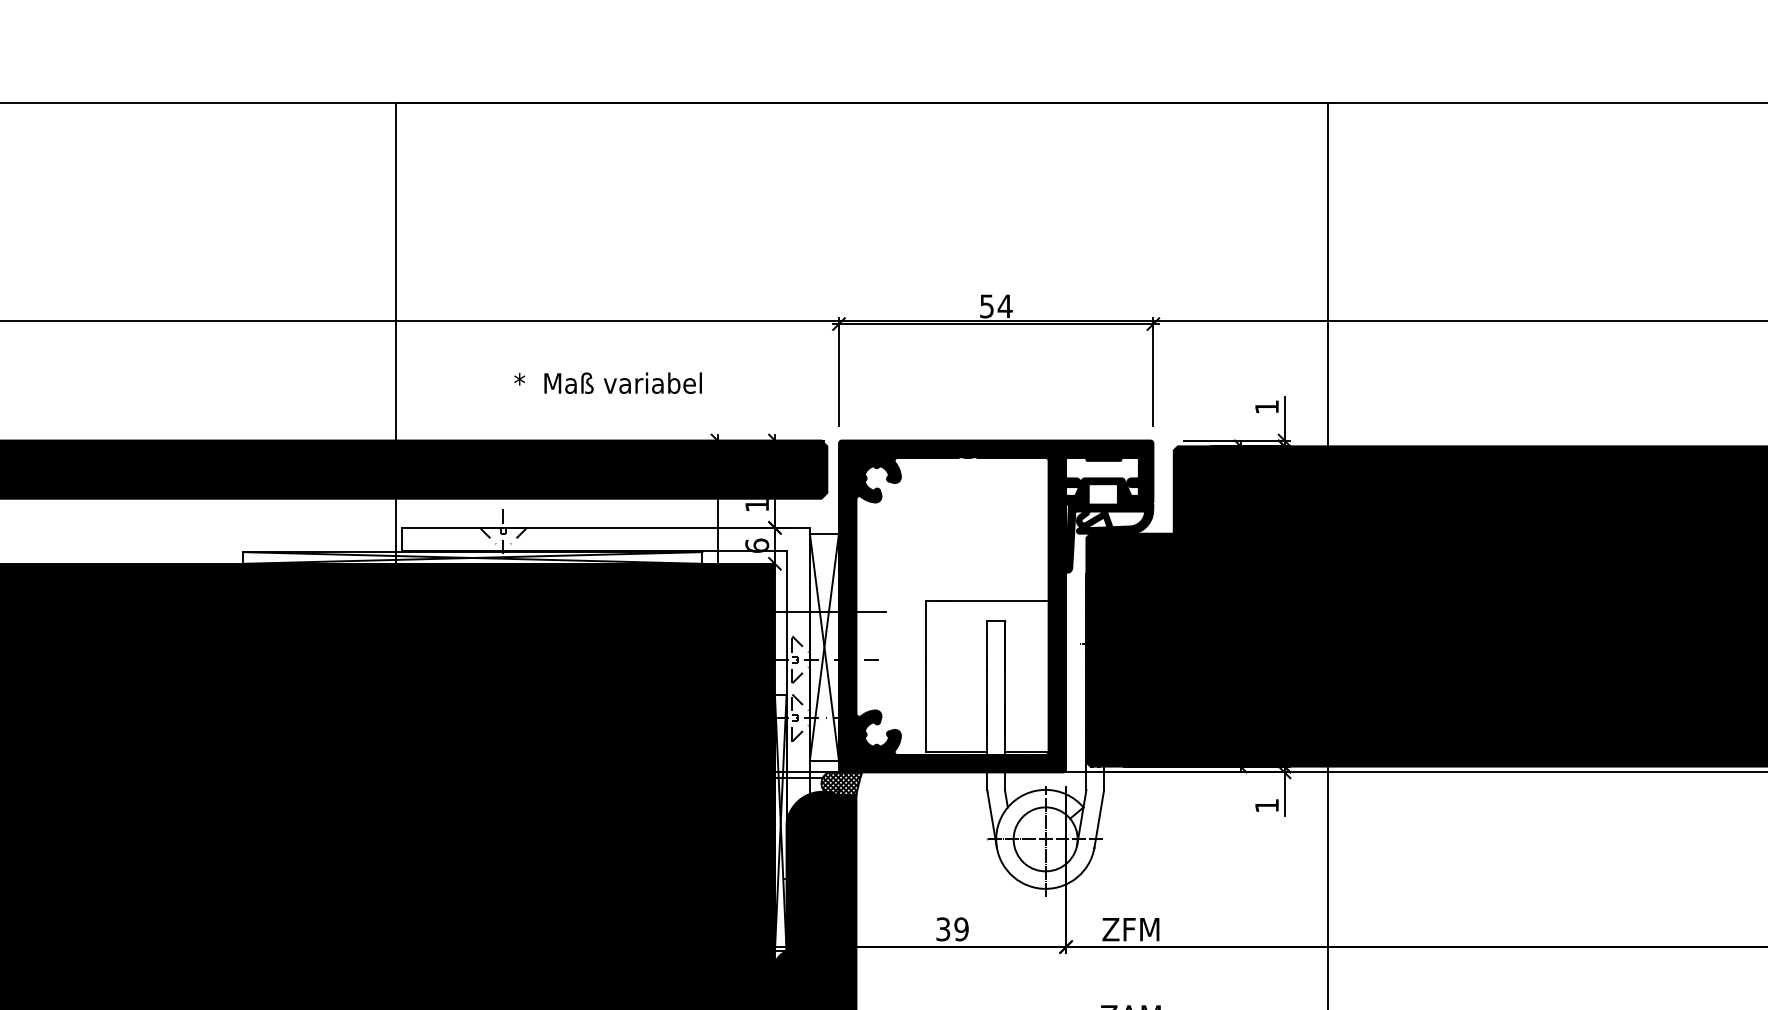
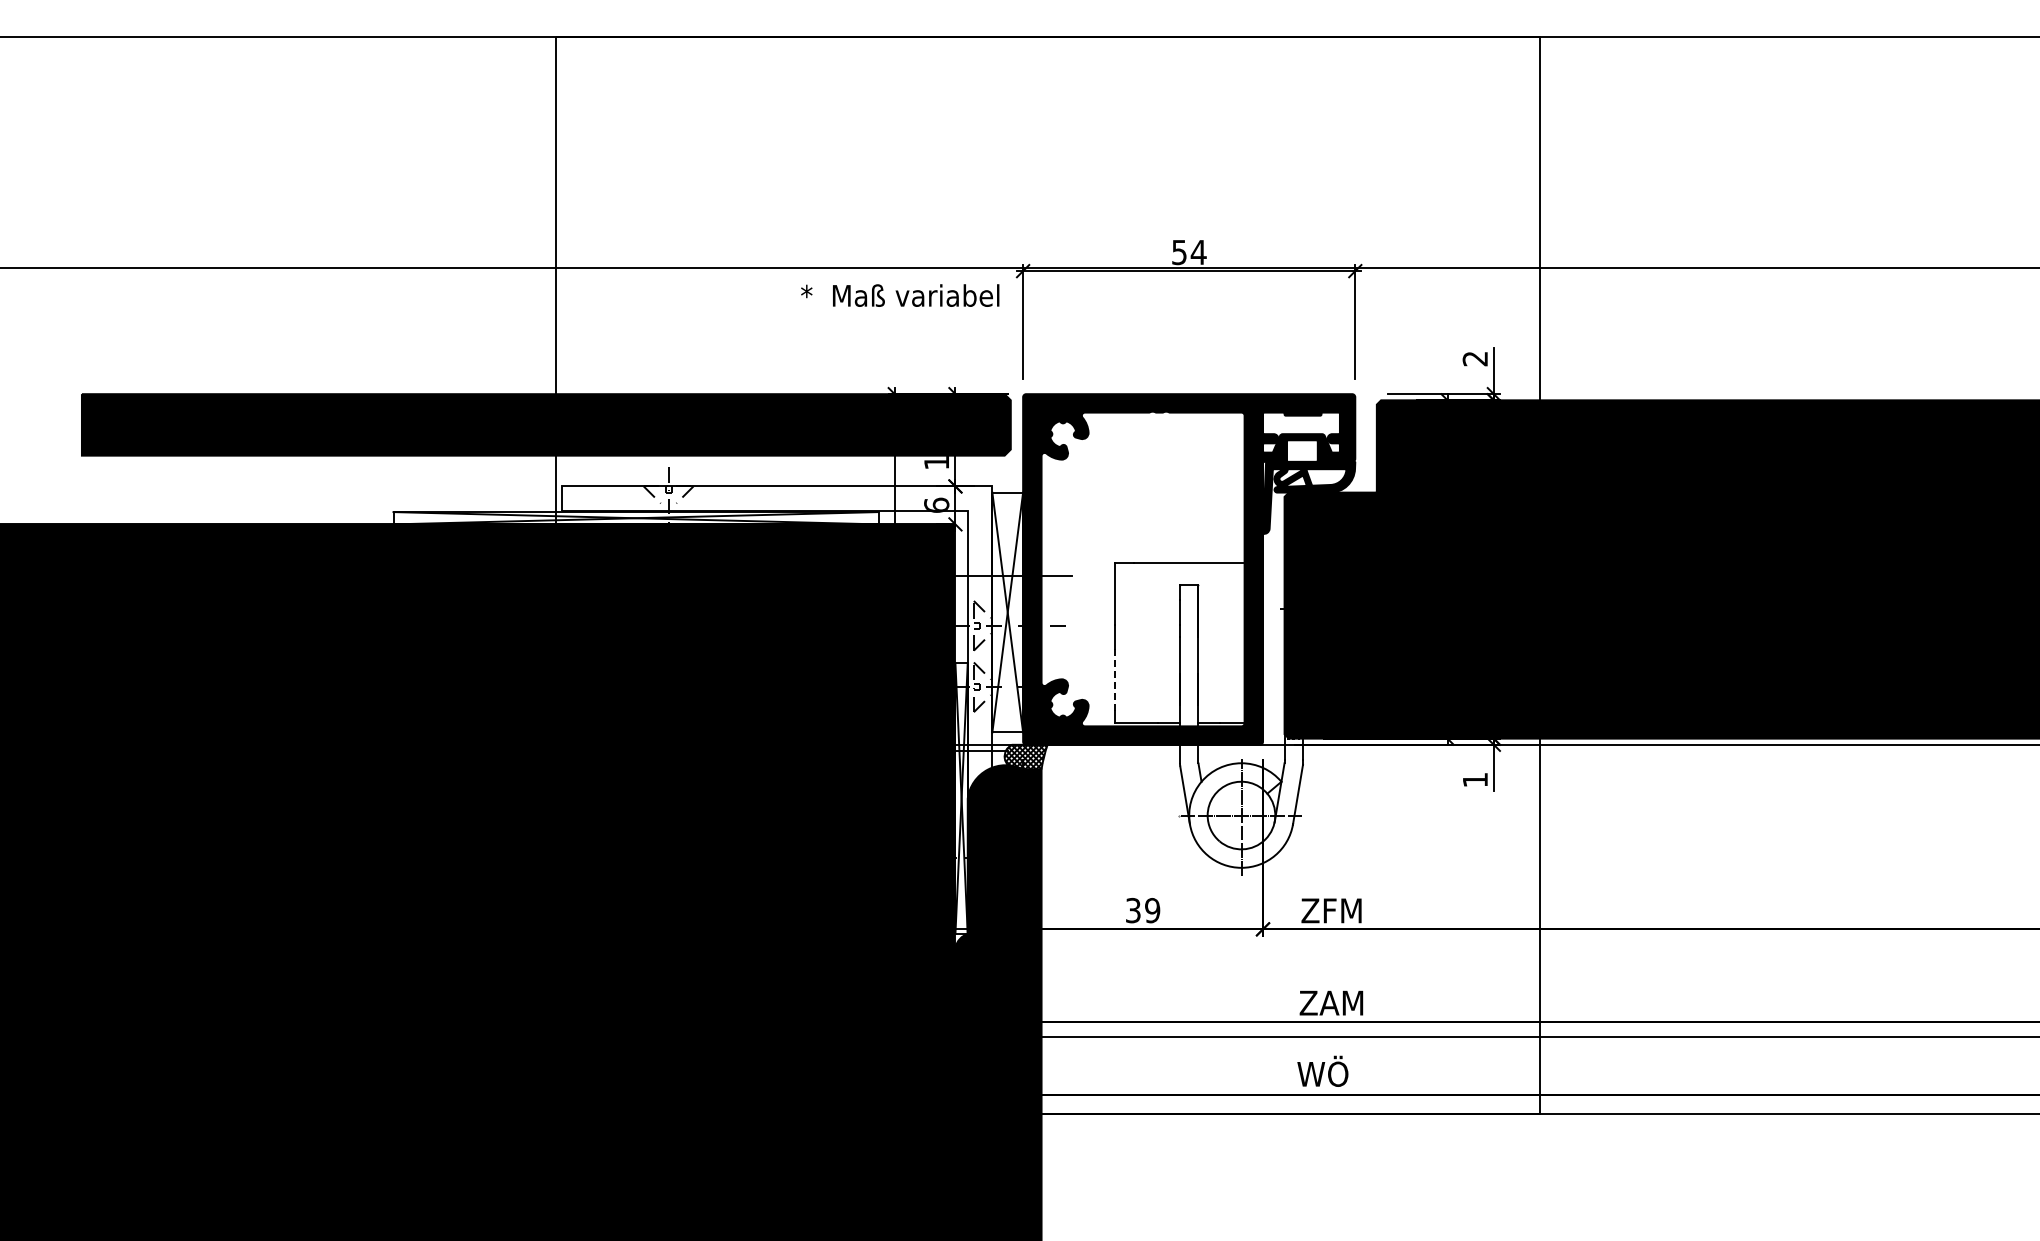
text: (608, 383) -> (900, 295), moved
text: (1266, 407) -> (1474, 359), 1 -> 2
line: (926, 711) -> (1115, 680), solid -> dashed

